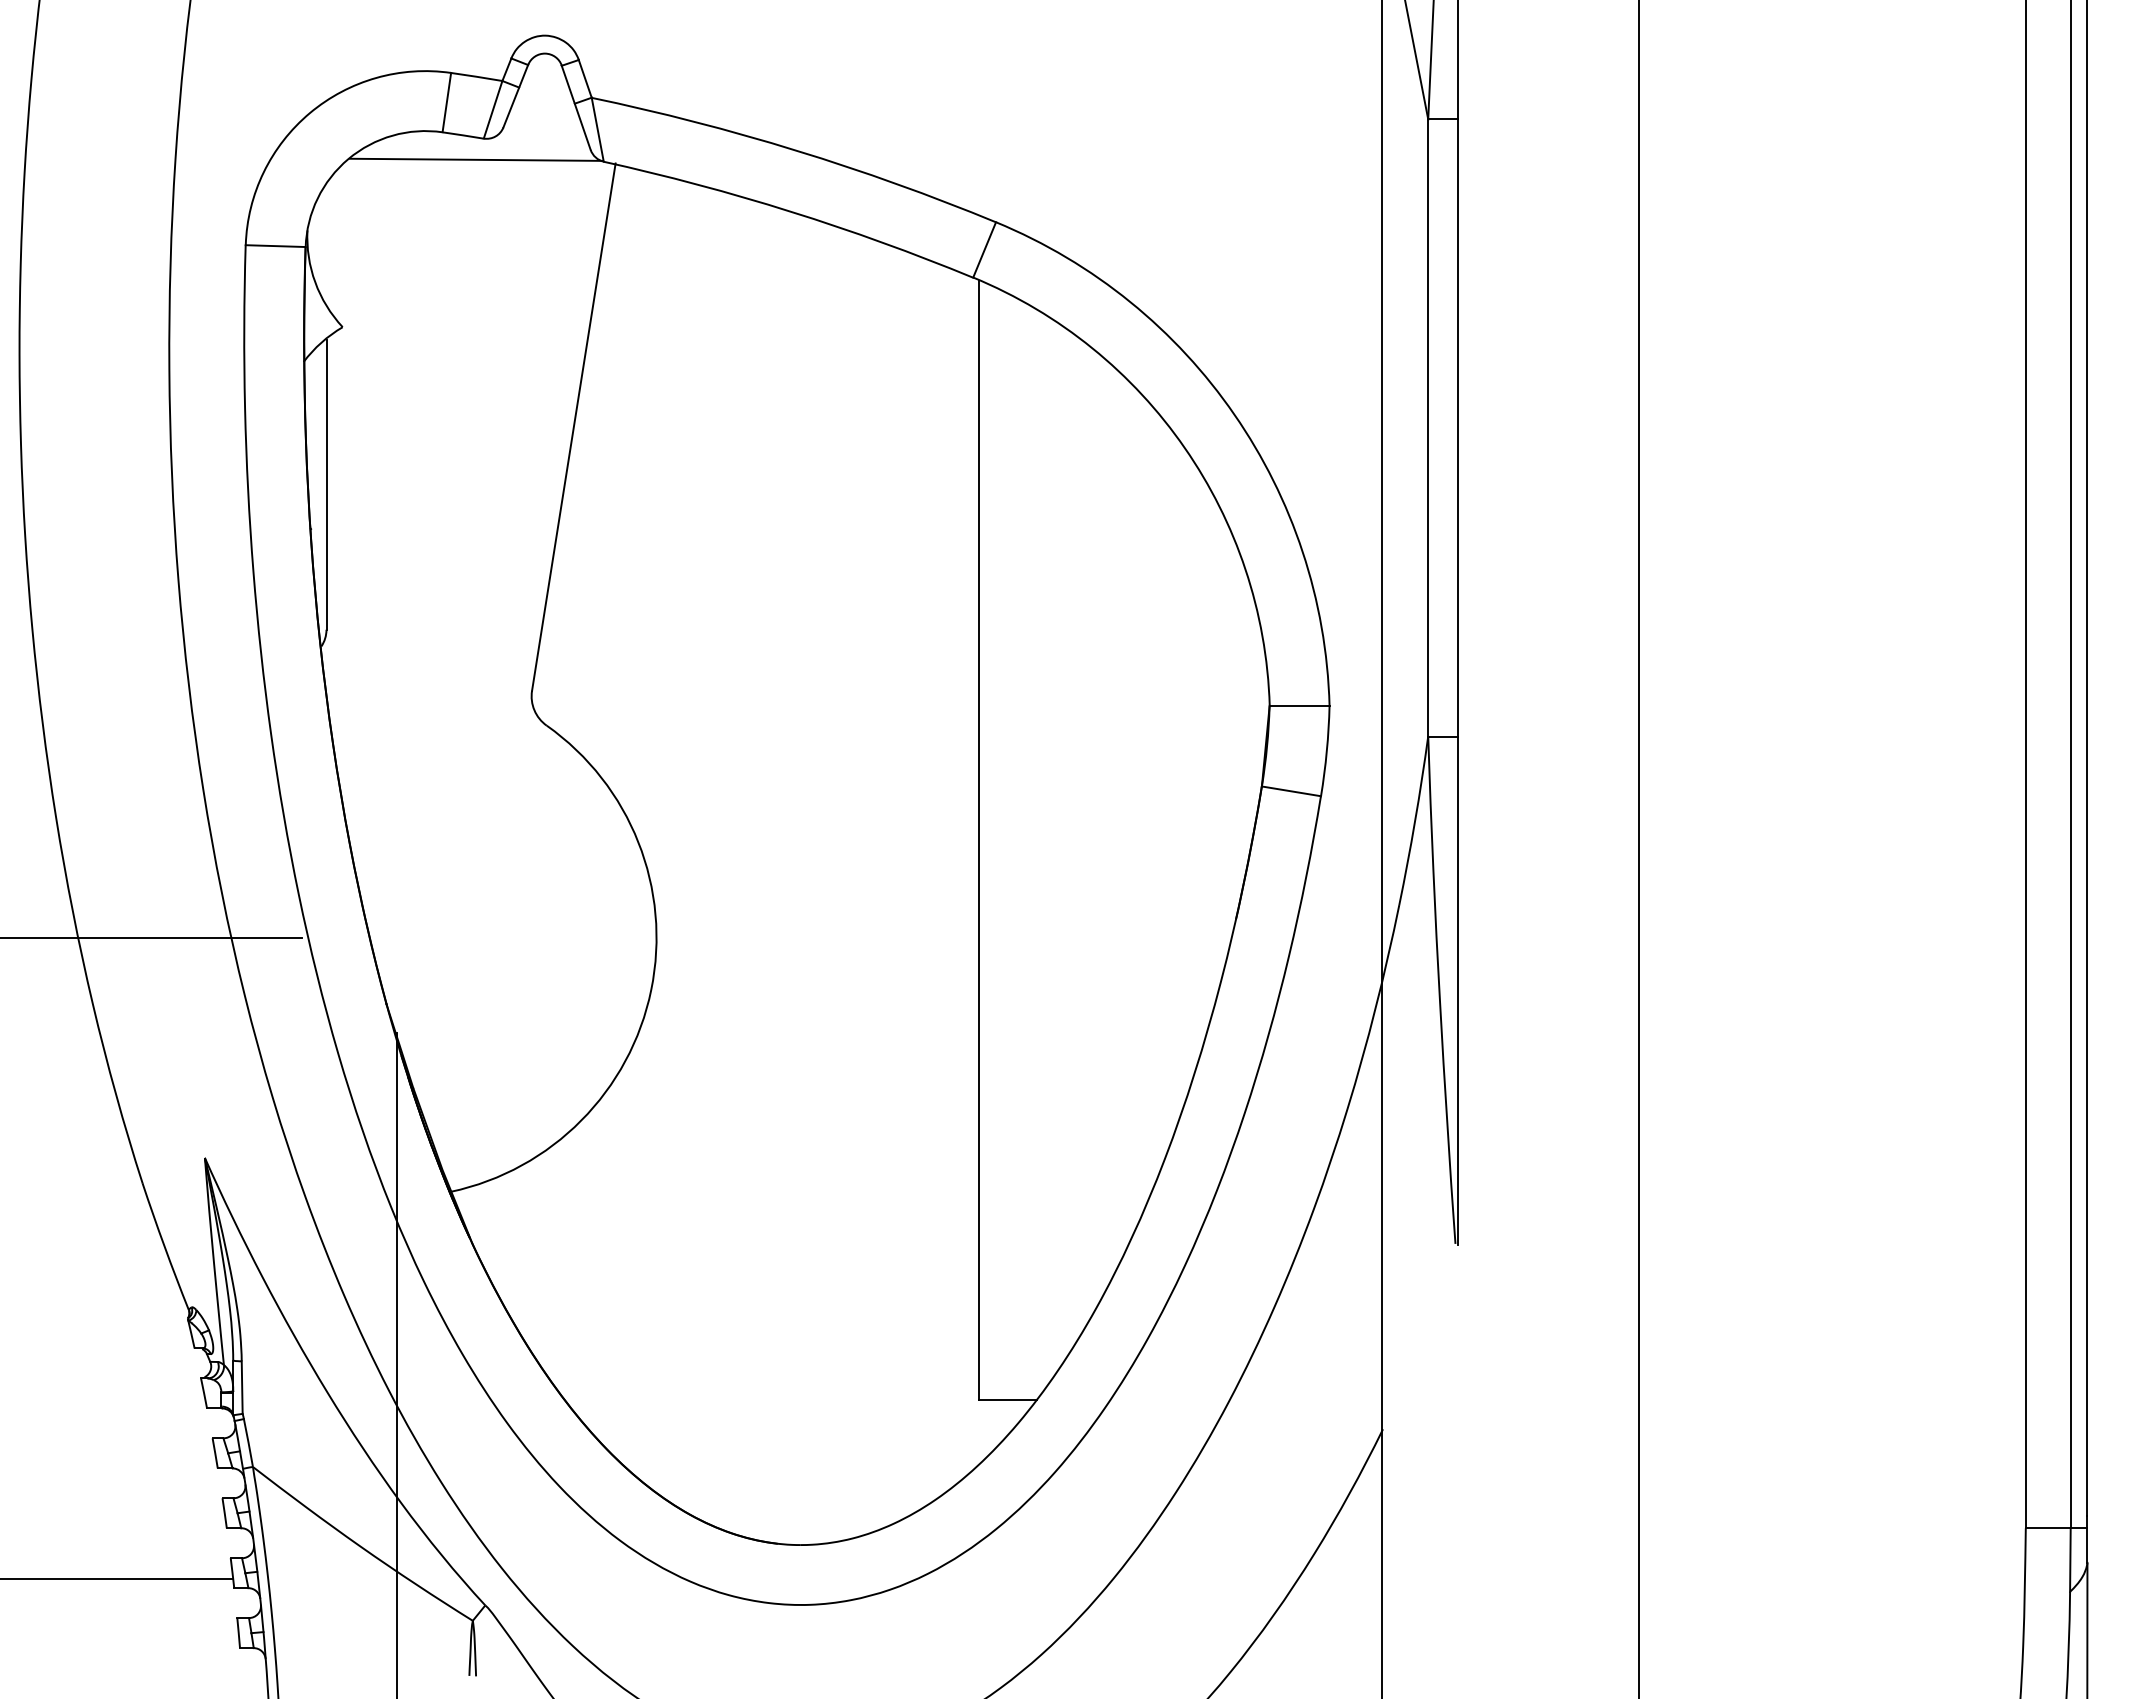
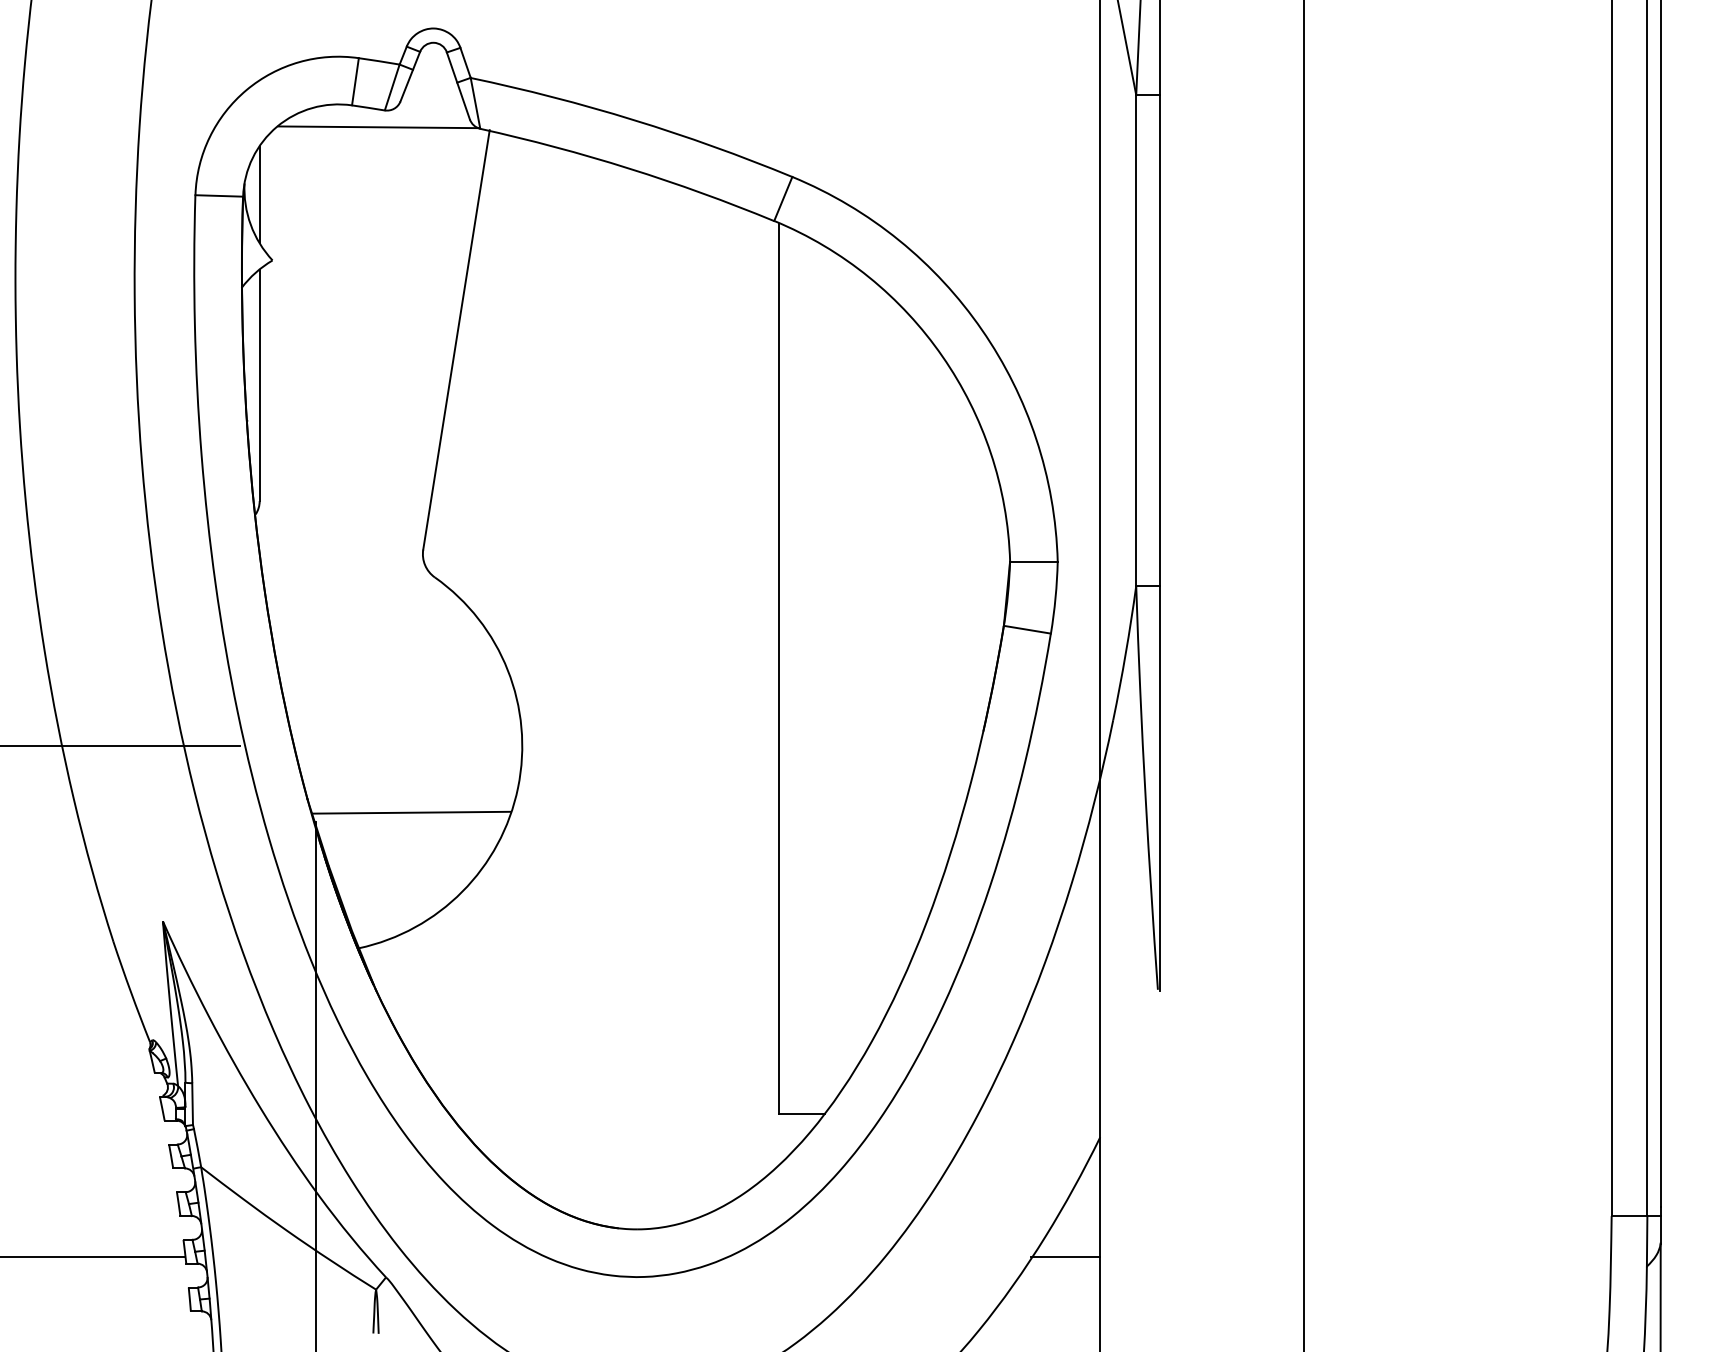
line: (326, 244) -> (259, 194), added
line: (516, 1021) -> (410, 812), added
line: (1339, 1579) -> (1065, 1256), added

